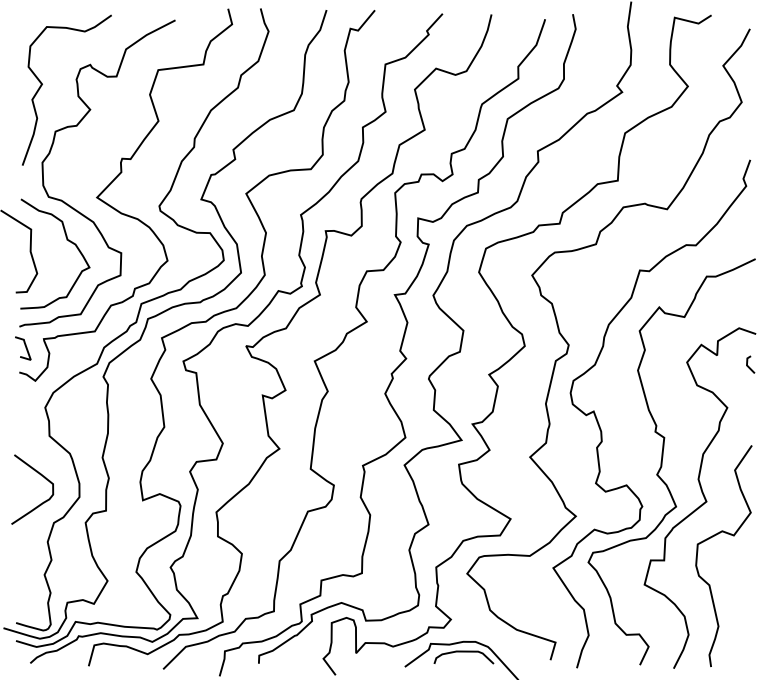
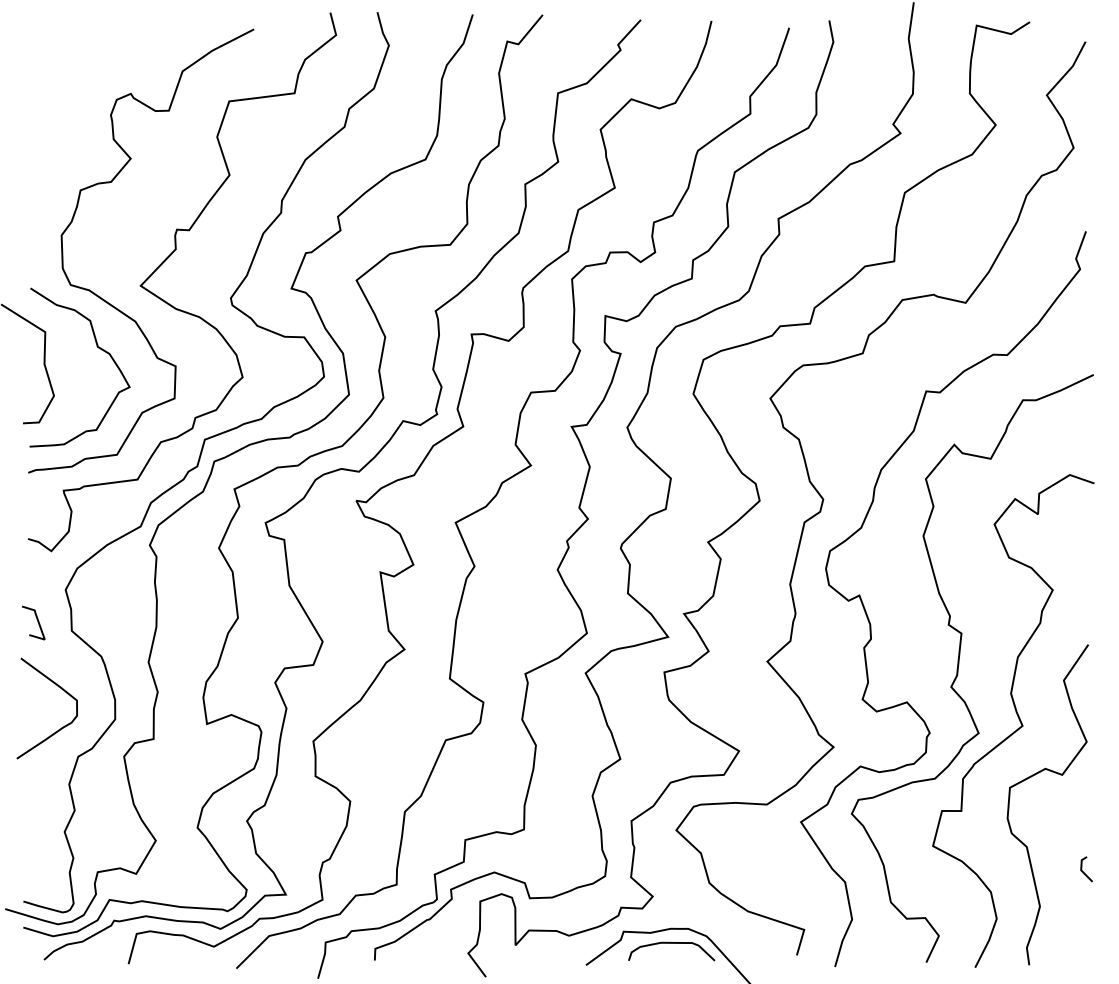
curve: (42, 85) -> (61, 123), removed
line: (25, 348) -> (37, 622), moved
line: (748, 365) -> (1083, 870), moved

